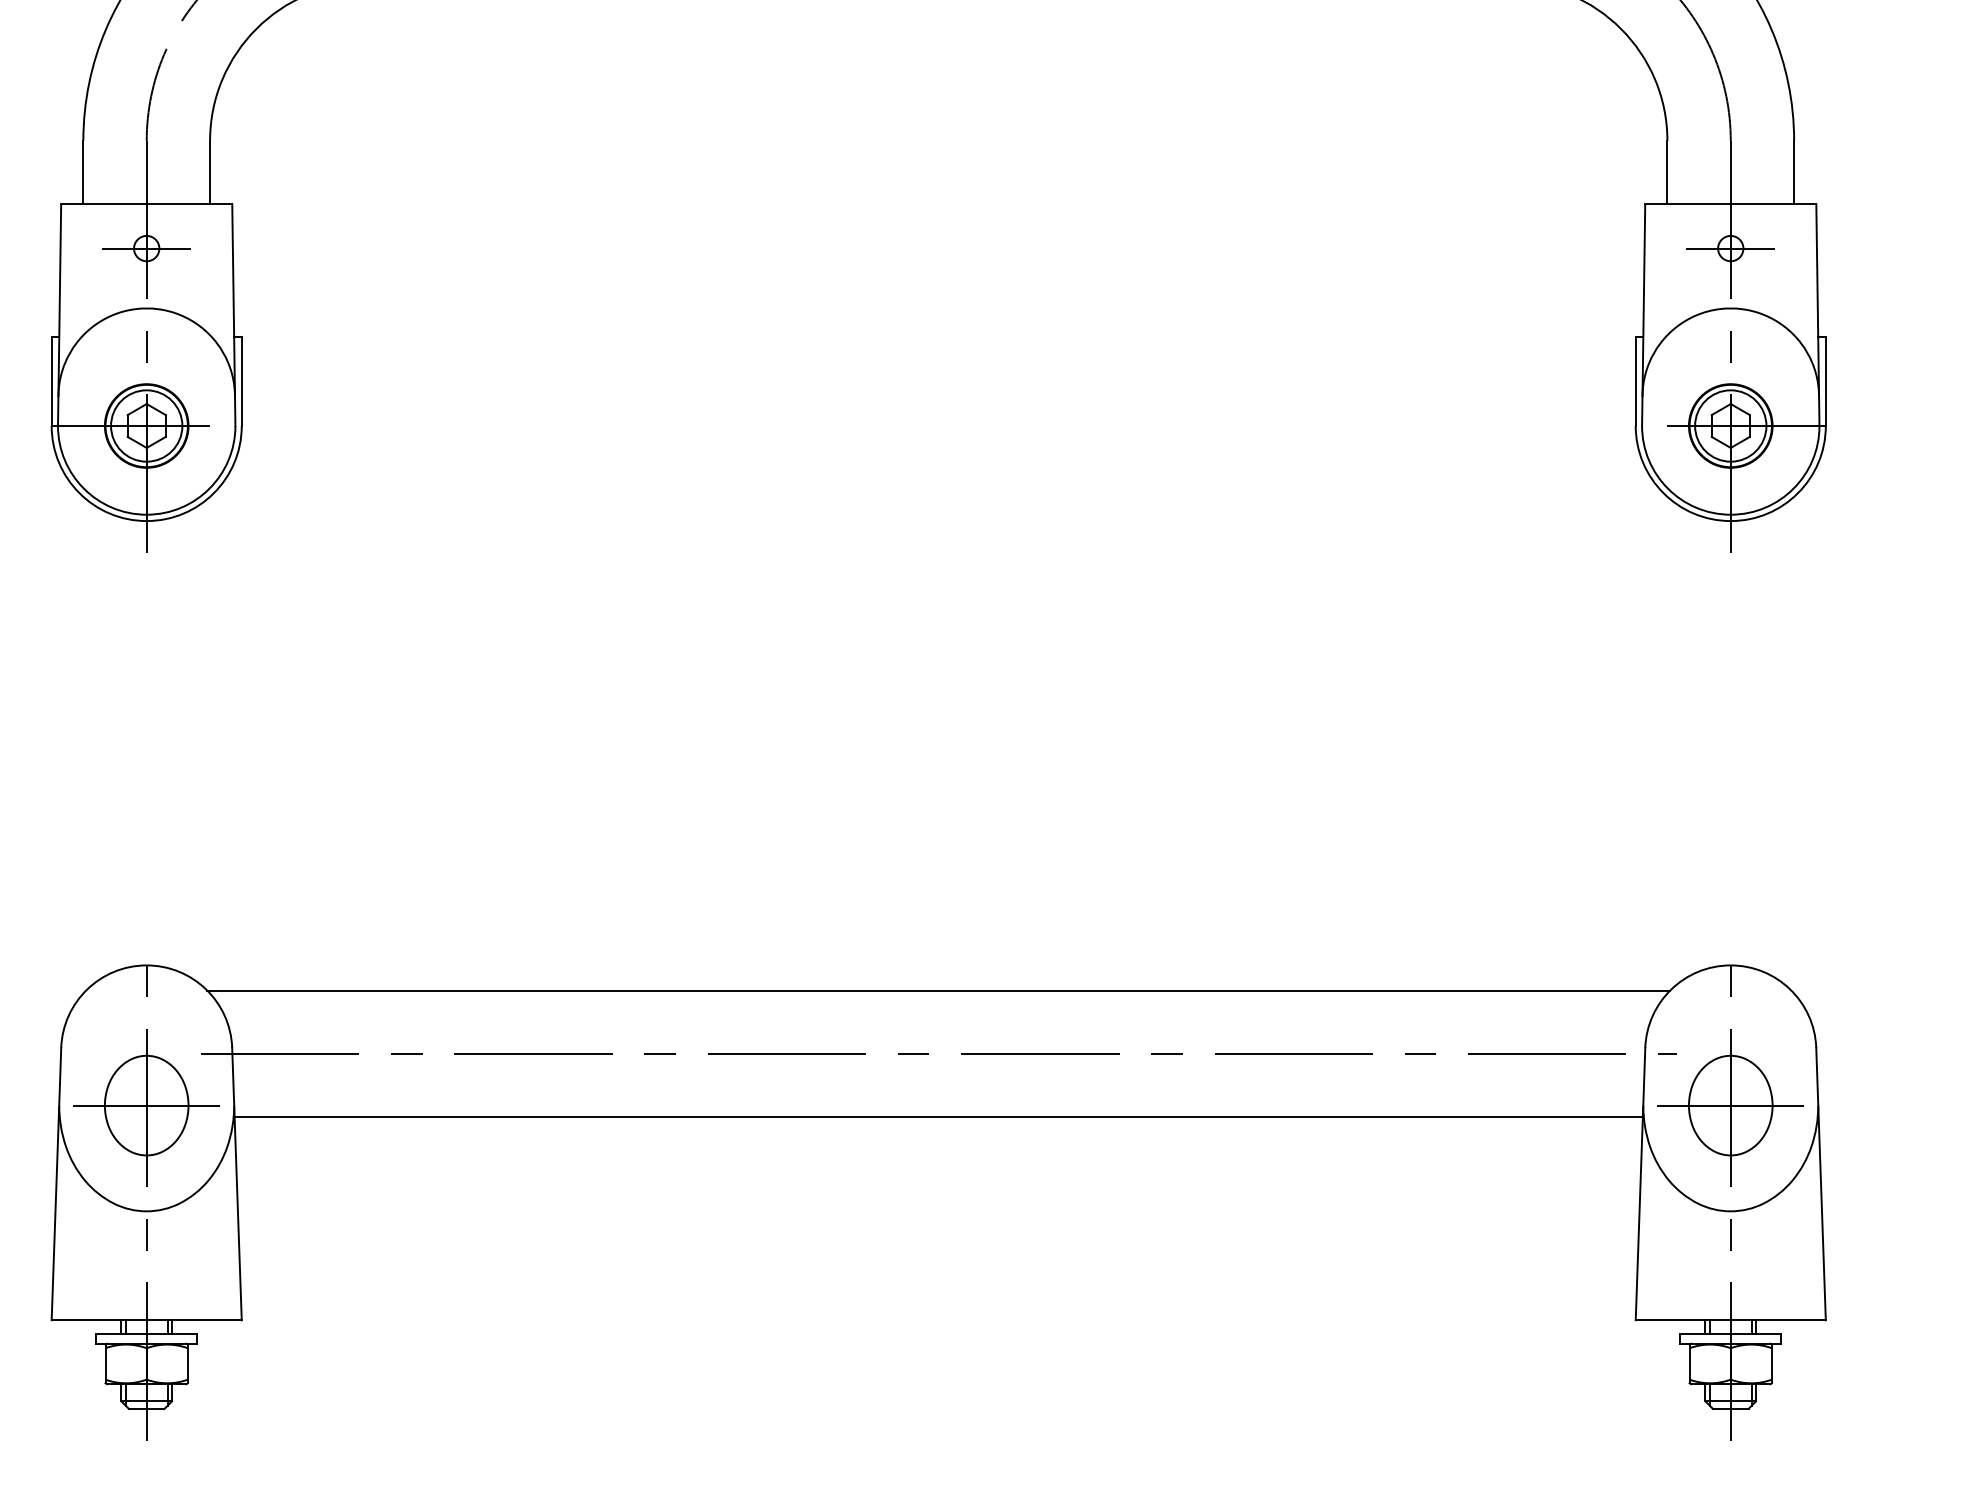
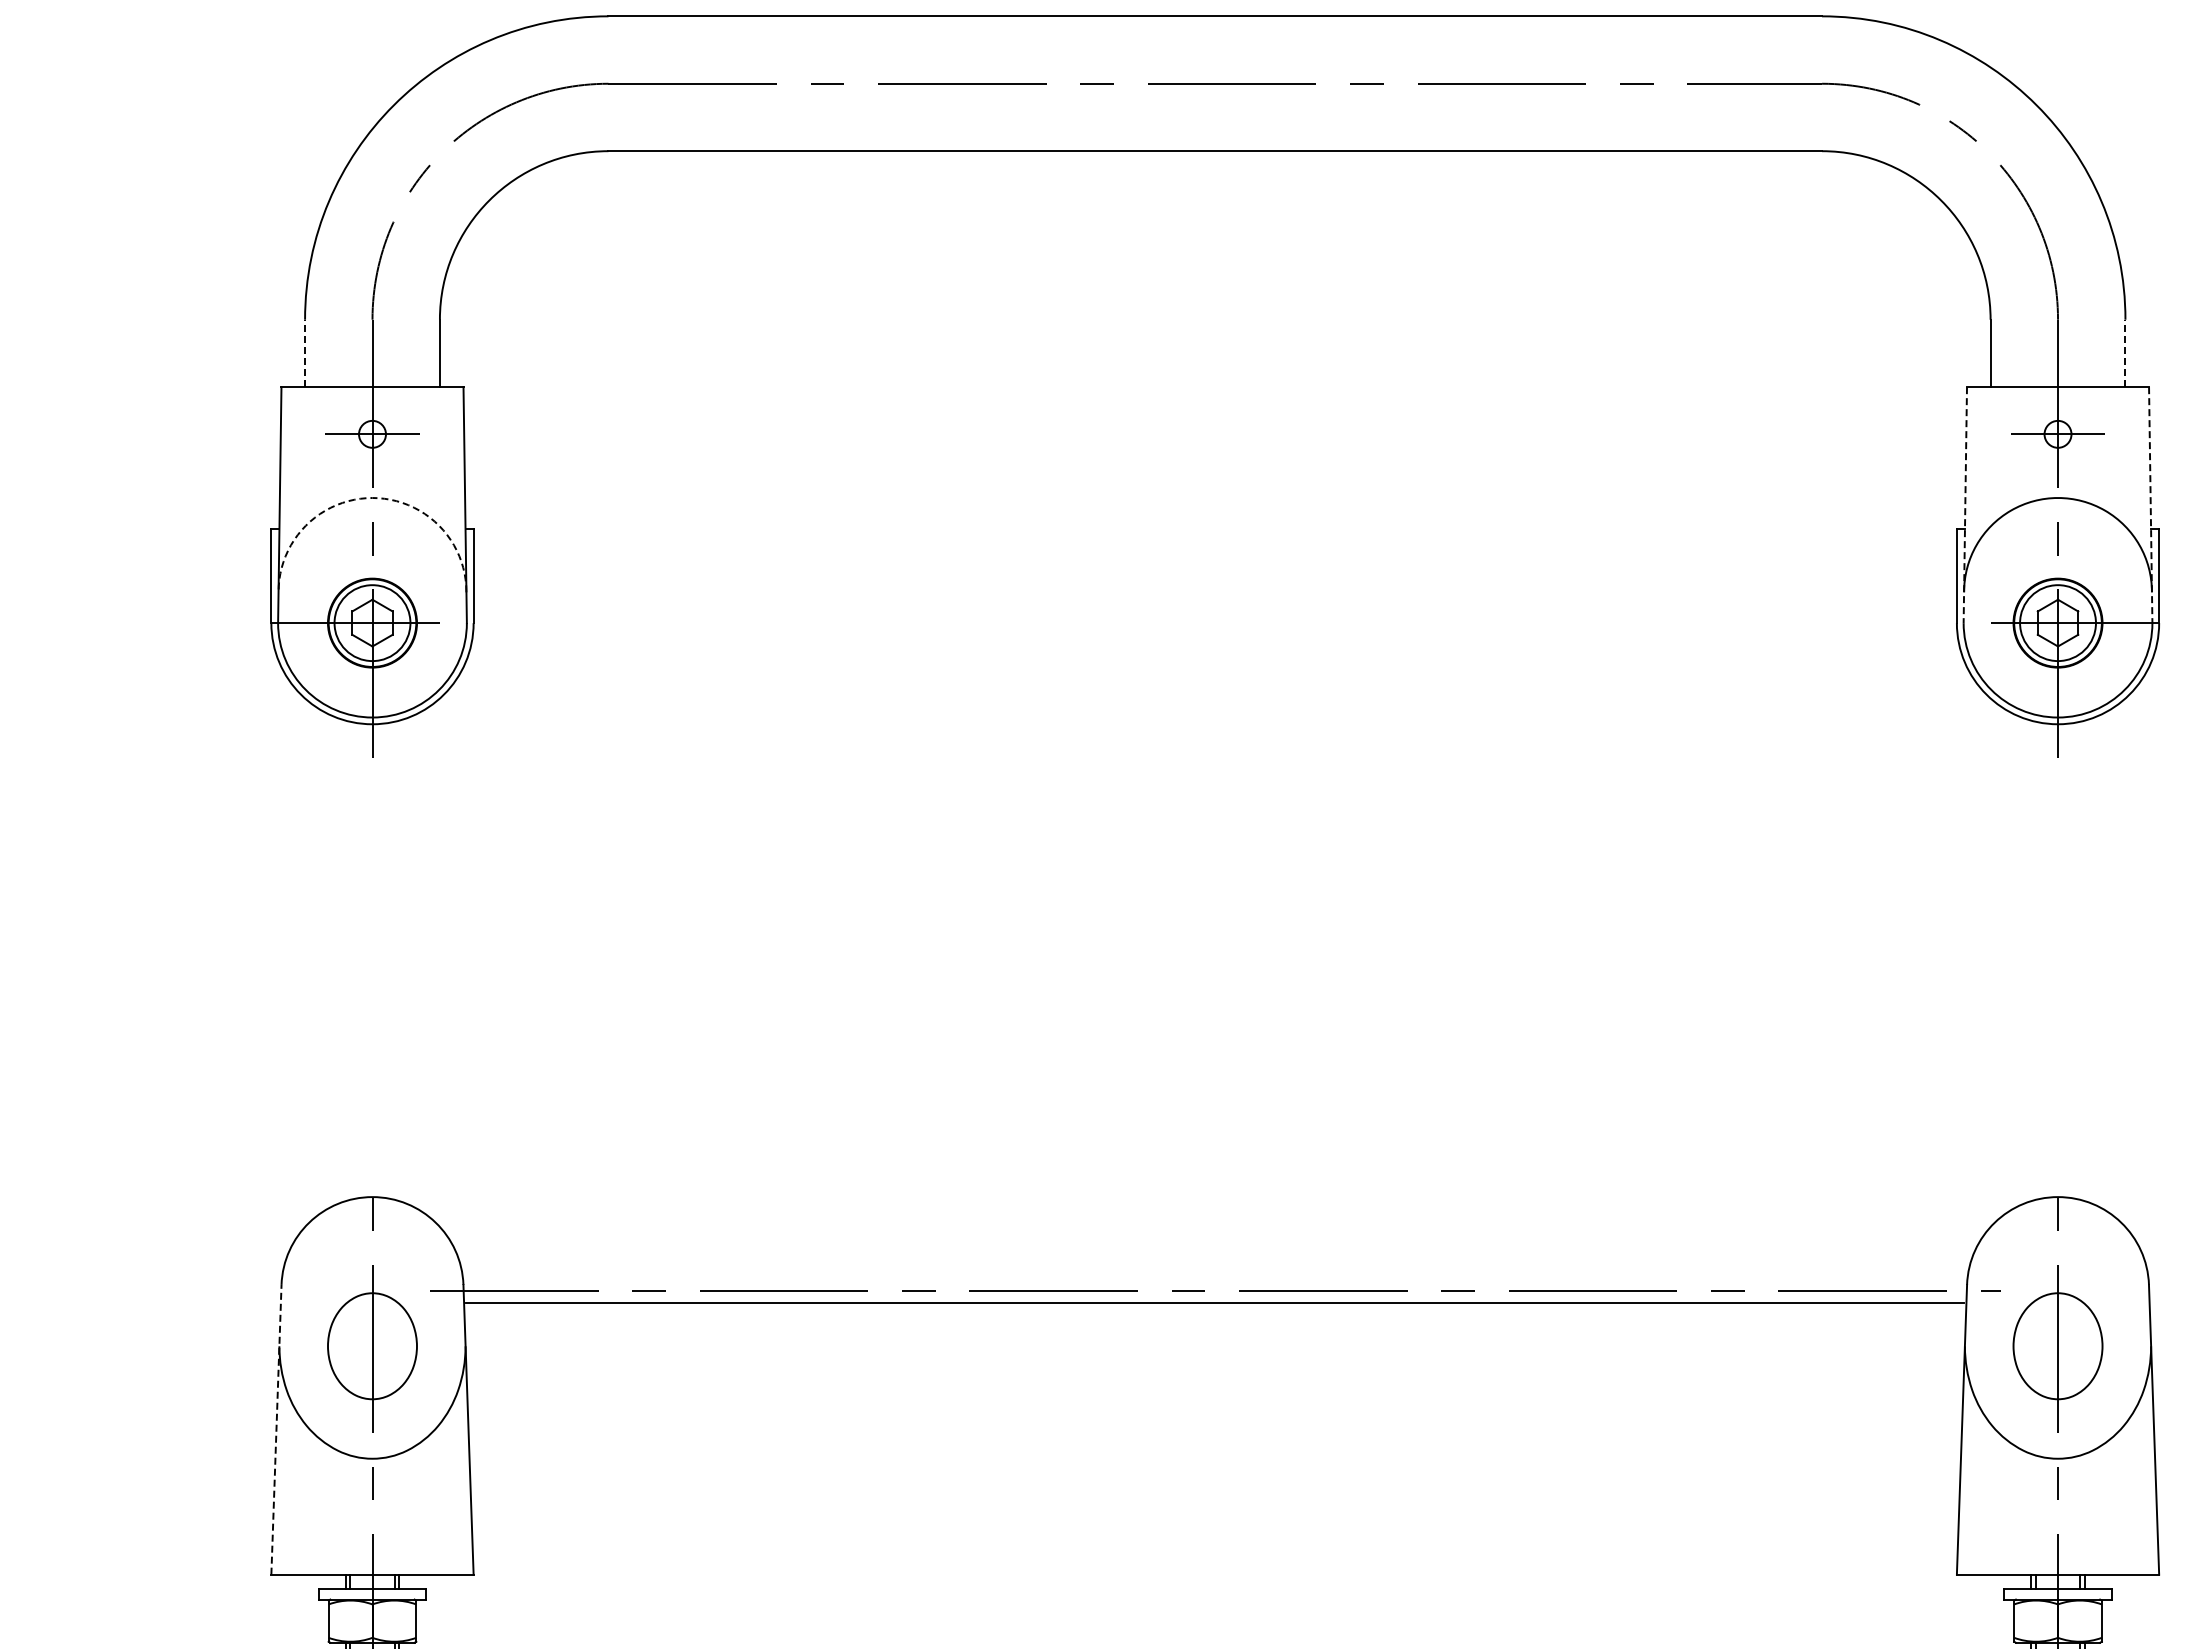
line: (83, 172) -> (305, 353), solid -> dashed
line: (1794, 172) -> (2125, 353), solid -> dashed
arc: (146, 308) -> (372, 498), solid -> dashed
line: (1643, 315) -> (1965, 505), solid -> dashed
line: (1817, 315) -> (2150, 505), solid -> dashed
line: (938, 991) -> (1215, 1224), removed
line: (146, 1105) -> (372, 1346), removed
line: (1730, 1105) -> (2057, 1346), removed
line: (938, 1117) -> (1215, 1302), moved
line: (56, 1183) -> (276, 1429), solid -> dashed

